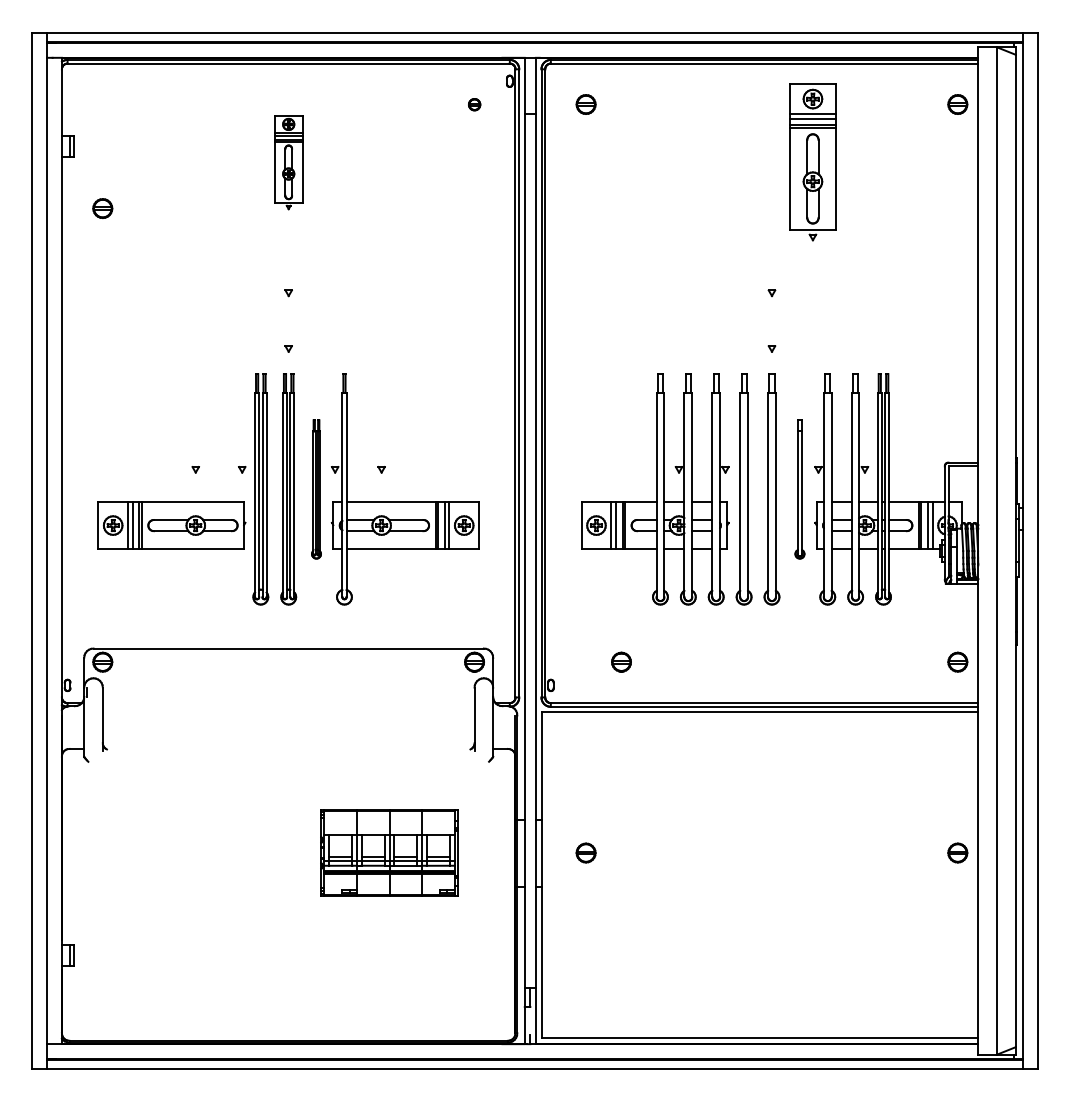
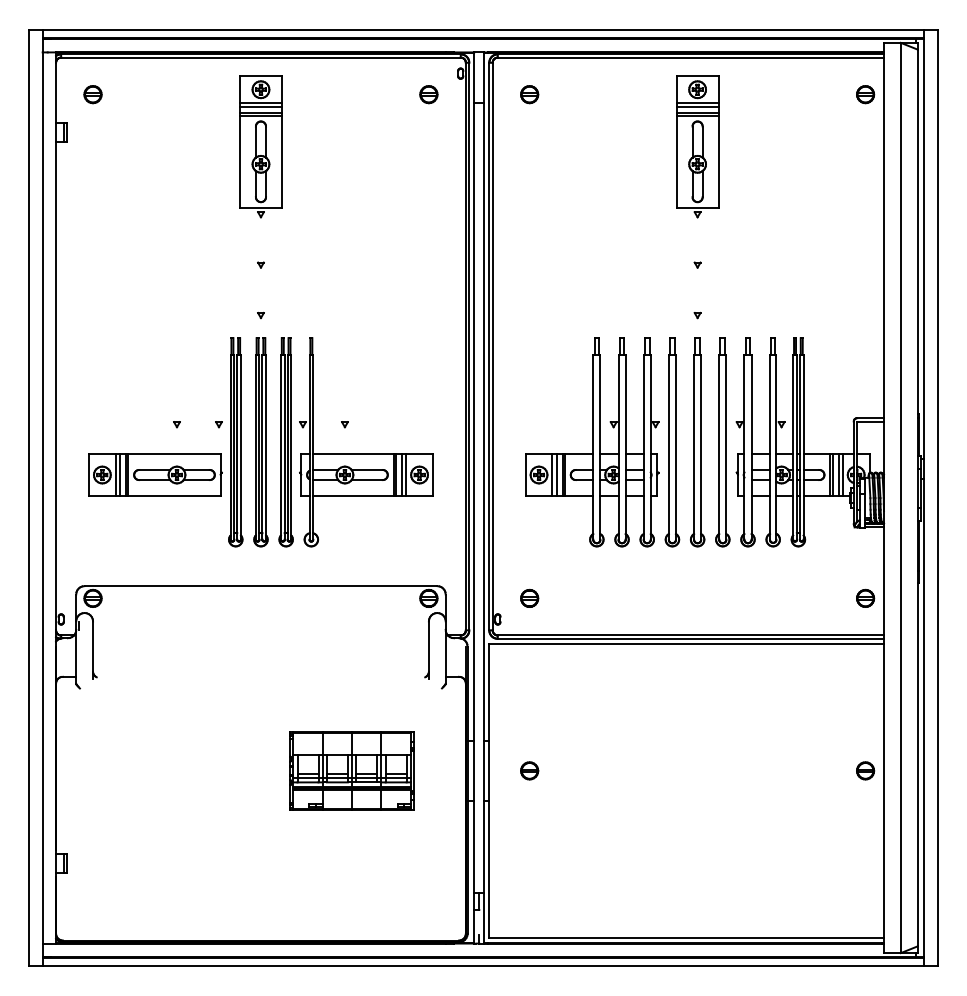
part: (474, 104) -> (428, 94), size x1.67
part: (288, 161) -> (260, 146), size x1.67
part: (812, 161) -> (697, 146), moved
part: (102, 208) -> (92, 94), moved
part: (315, 489) -> (285, 442), size x1.67
part: (799, 489) -> (722, 442), size x1.67
part: (621, 661) -> (529, 597), moved

